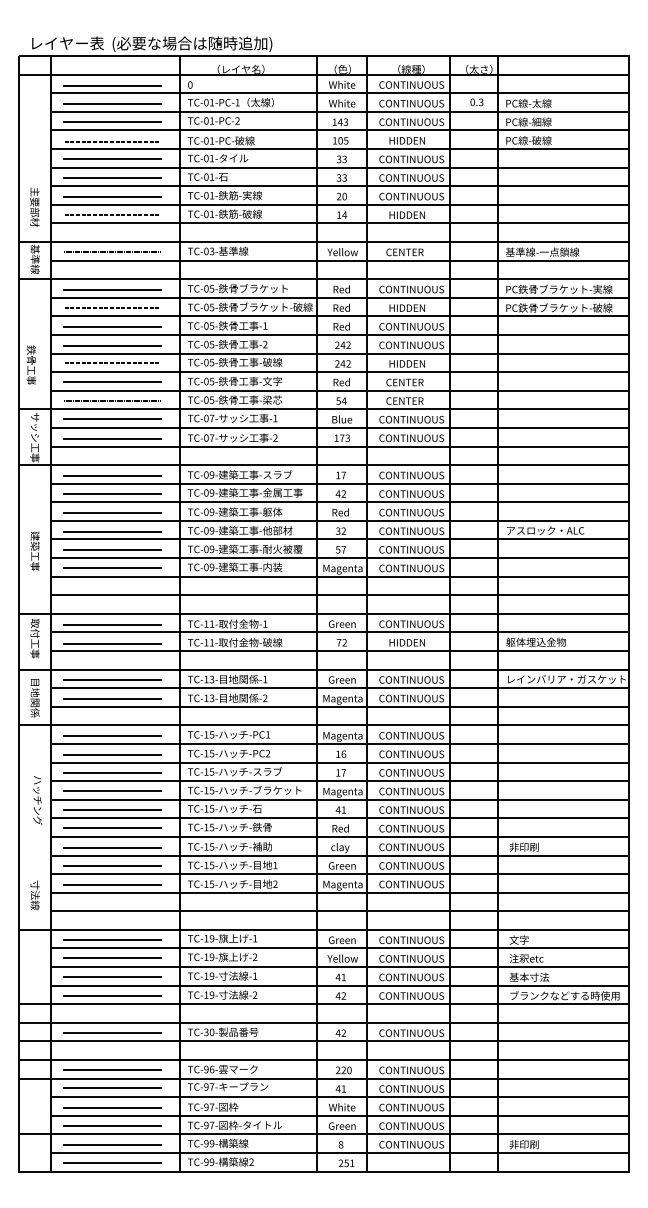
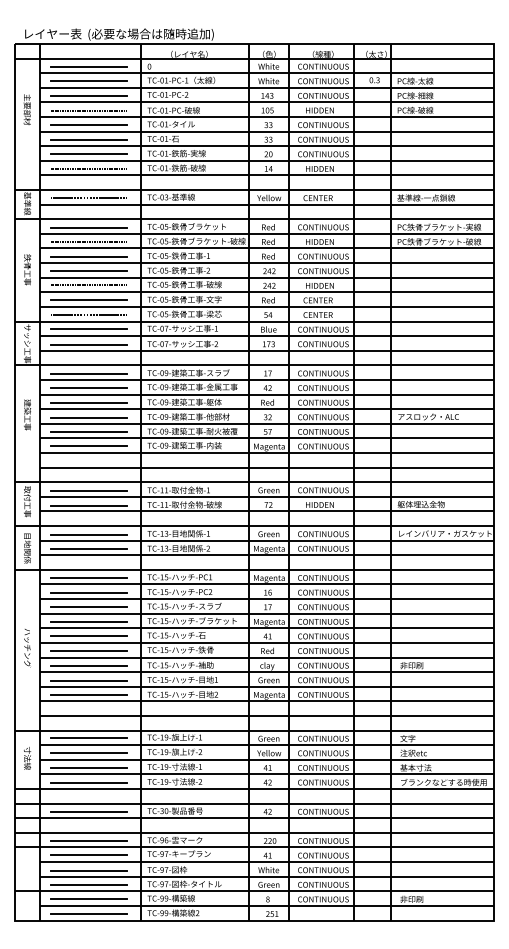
text: (33, 206) -> (26, 109), moved
text: (31, 364) -> (27, 269), moved
text: (35, 550) -> (27, 414), moved
text: (37, 801) -> (27, 648), moved
text: (35, 895) -> (27, 758), moved

